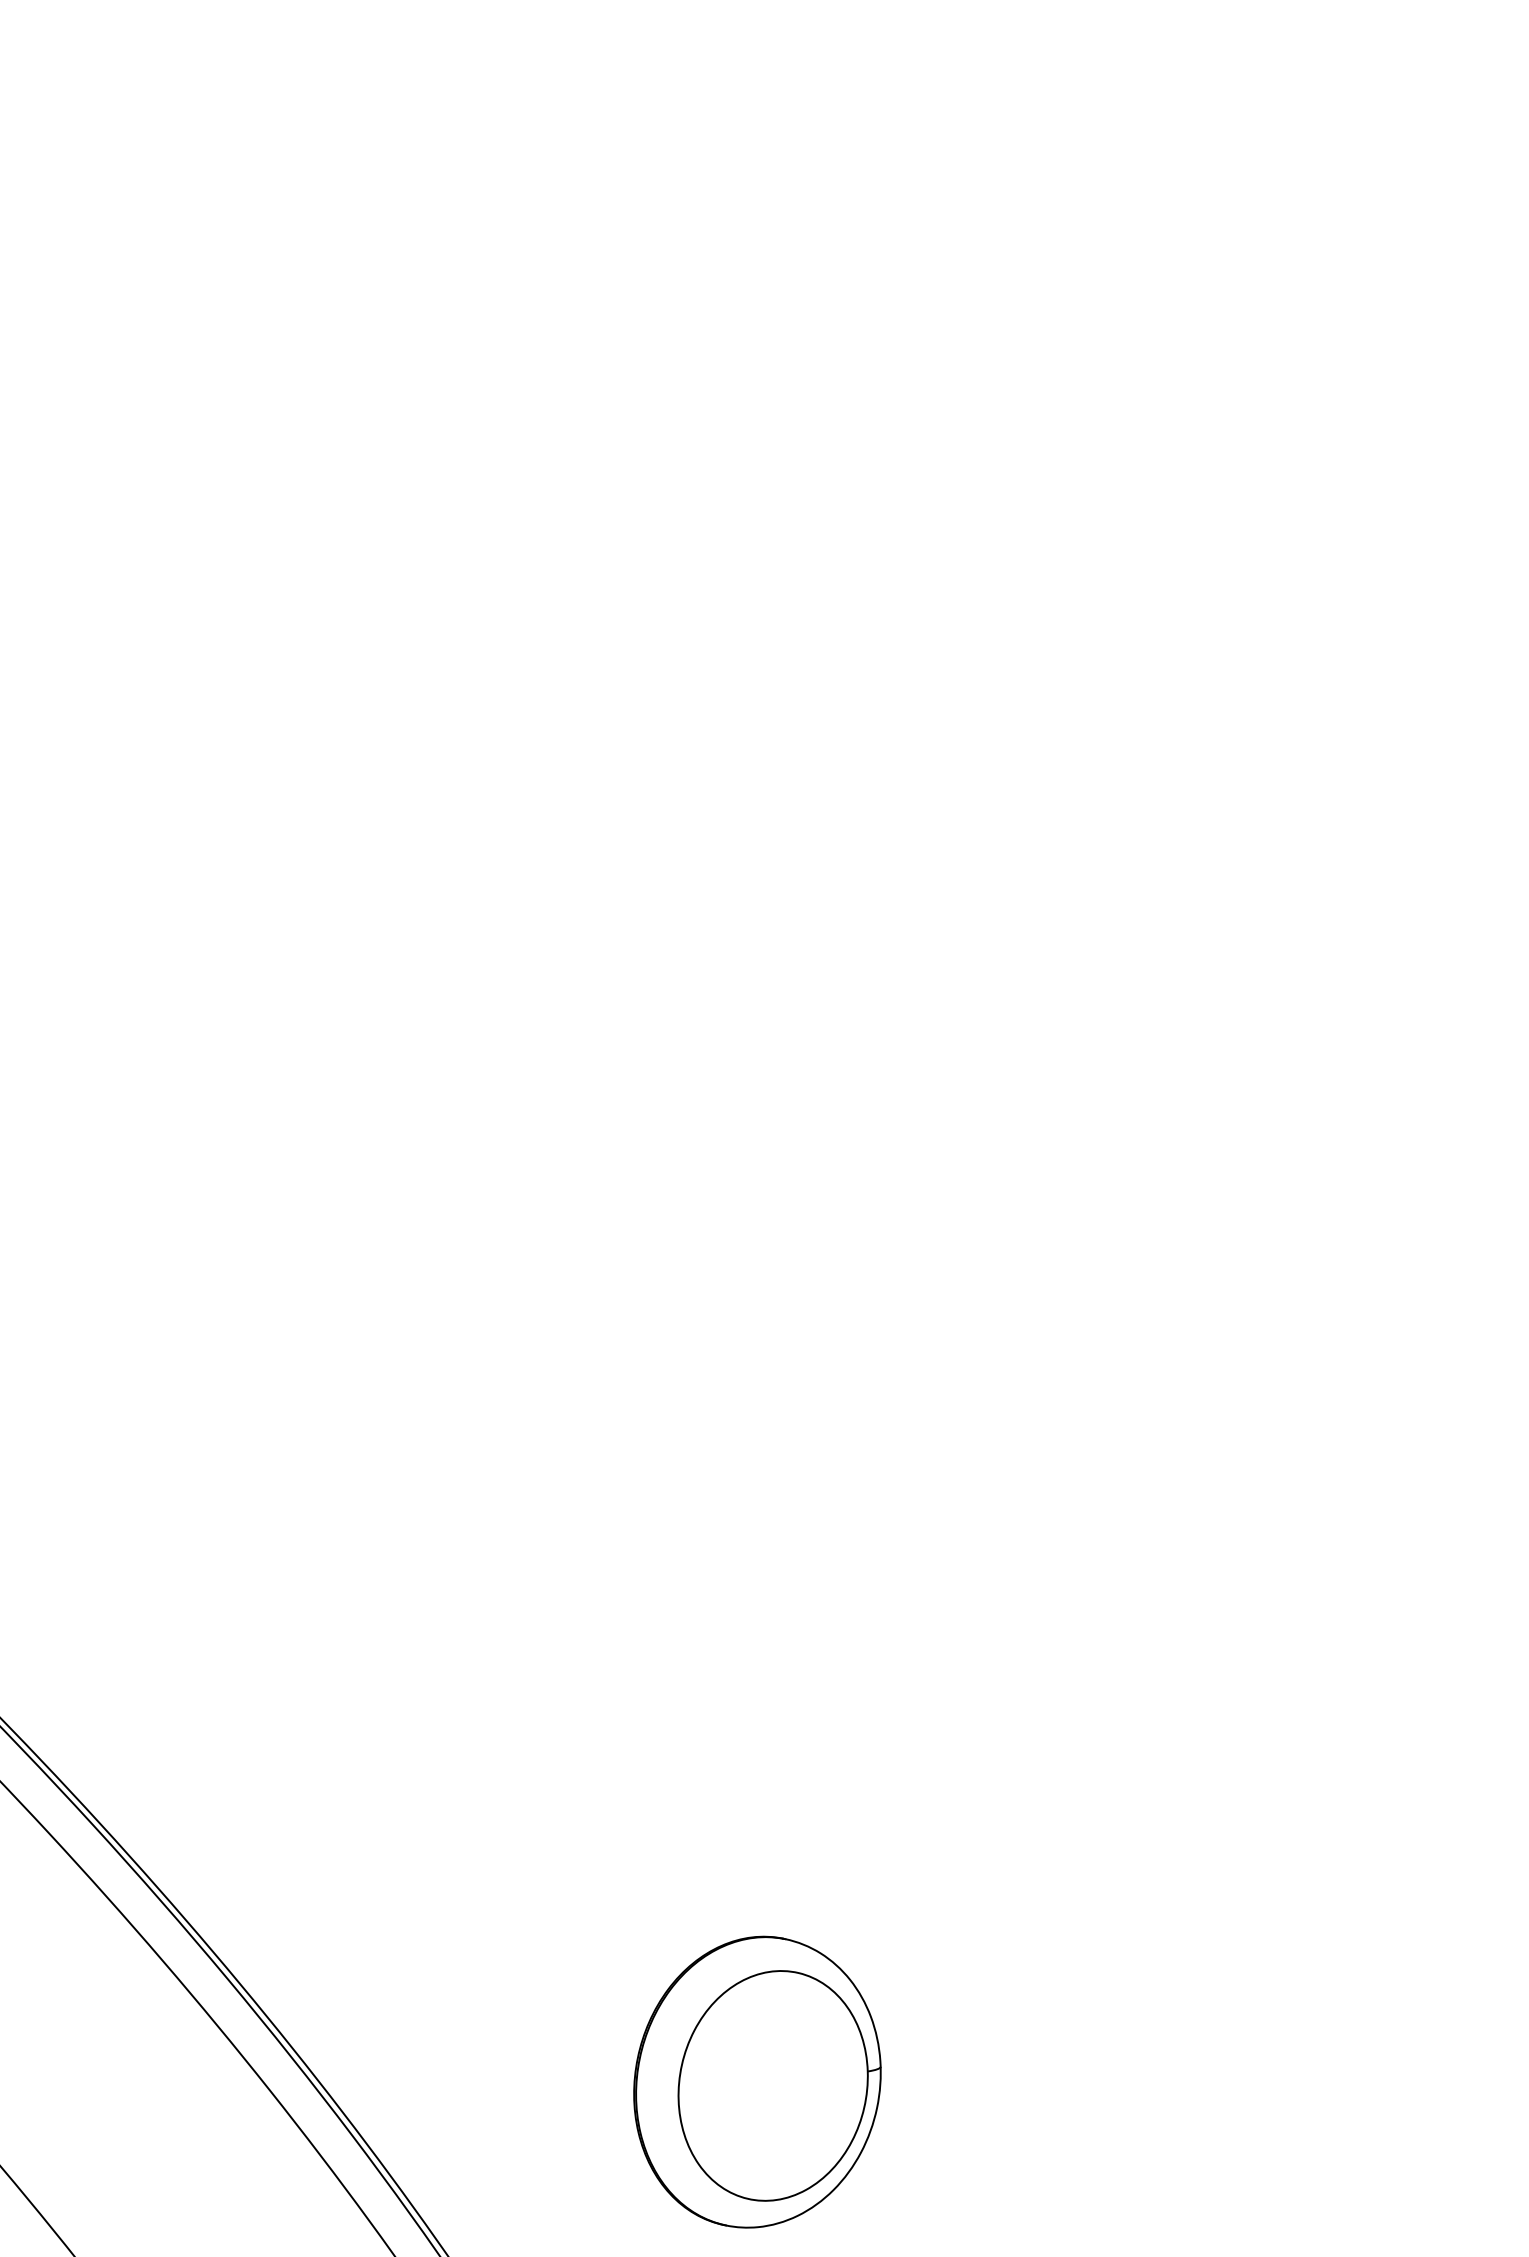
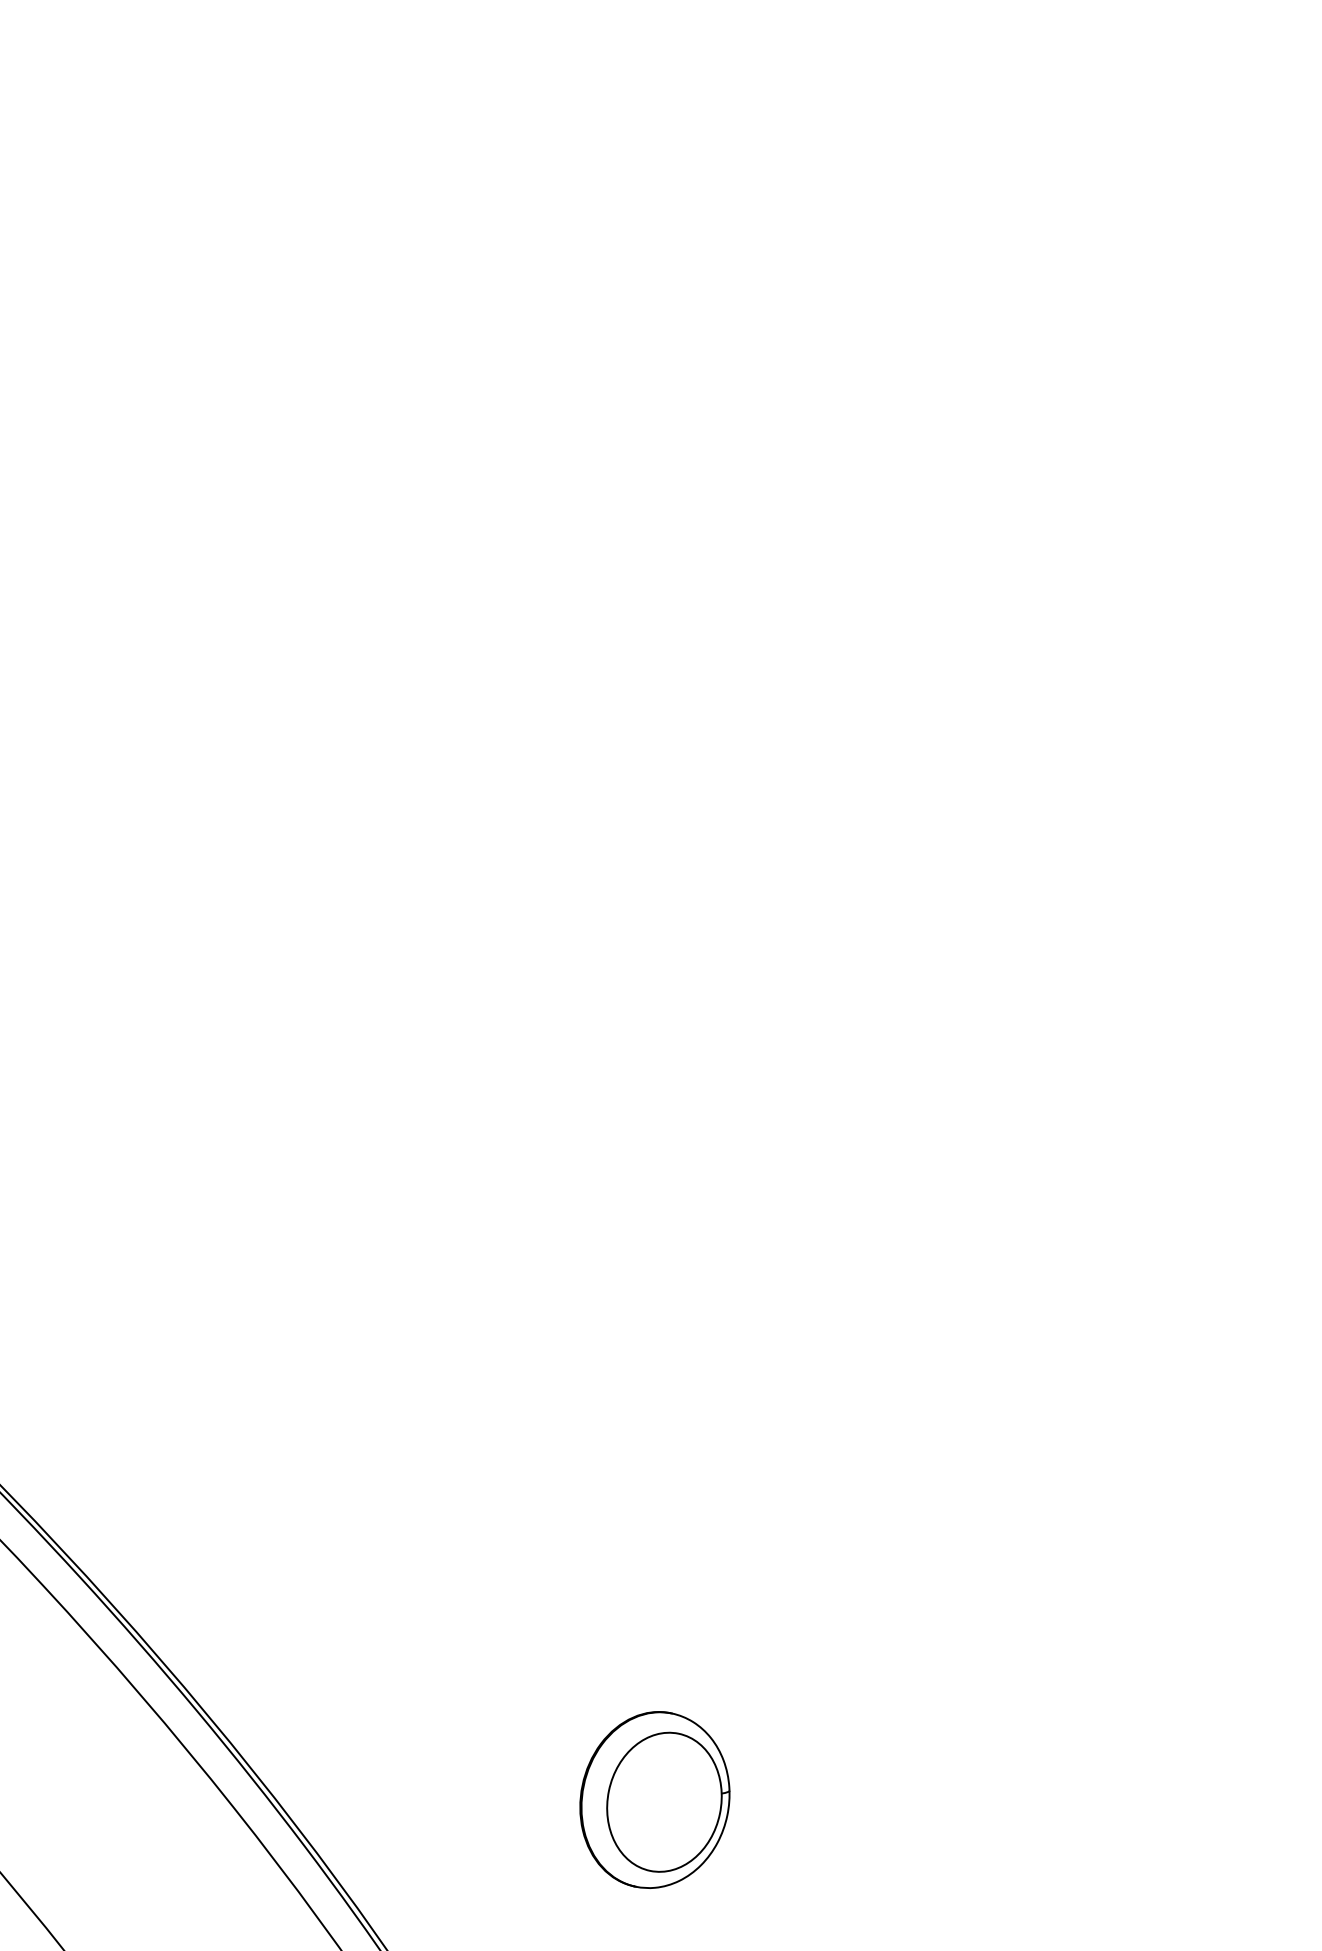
part: (756, 2081) -> (654, 1799), size x0.7

